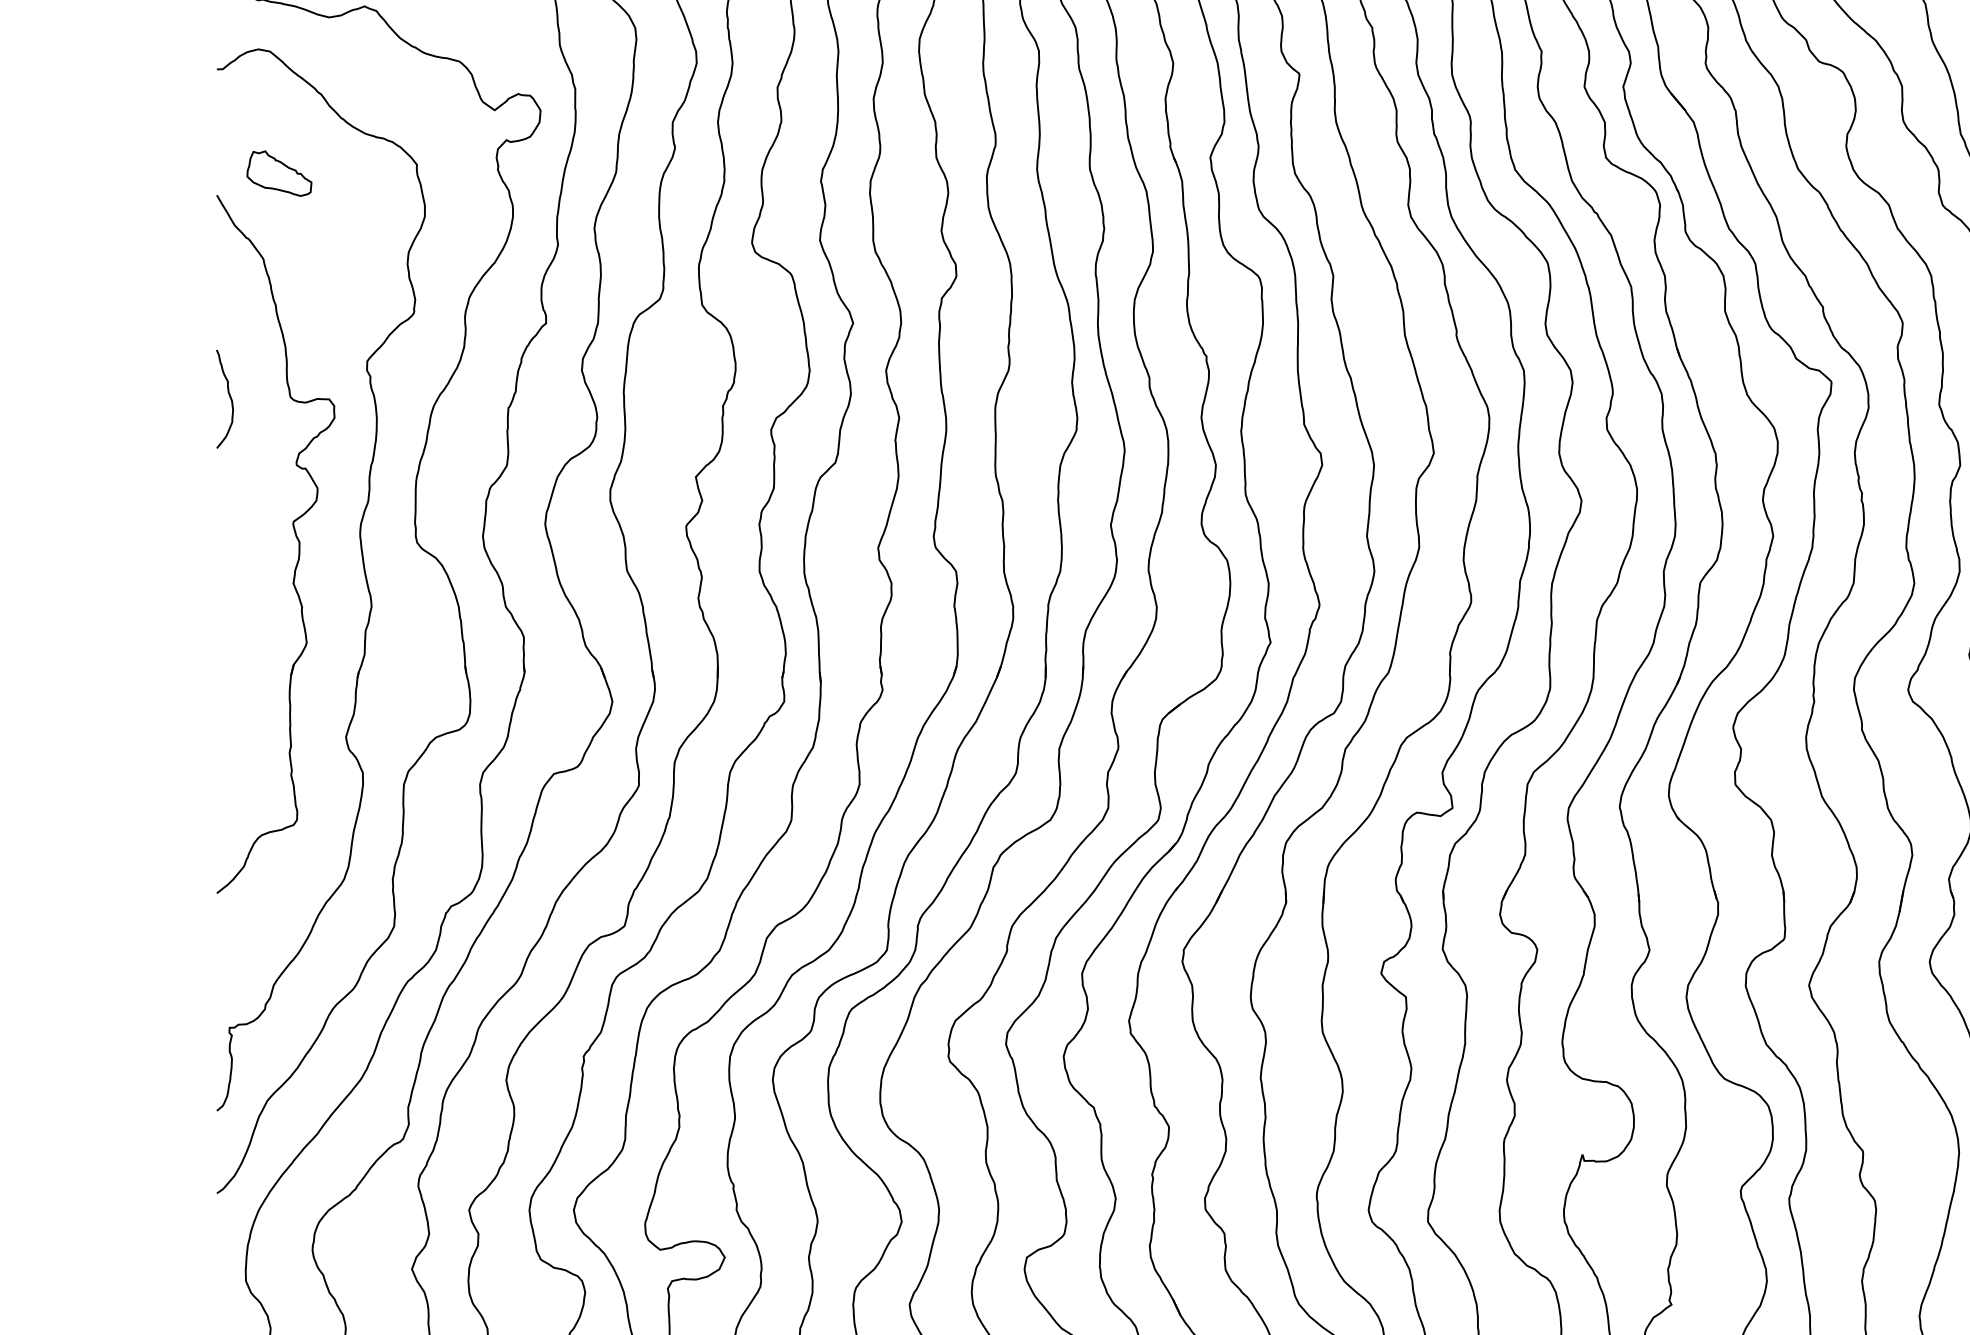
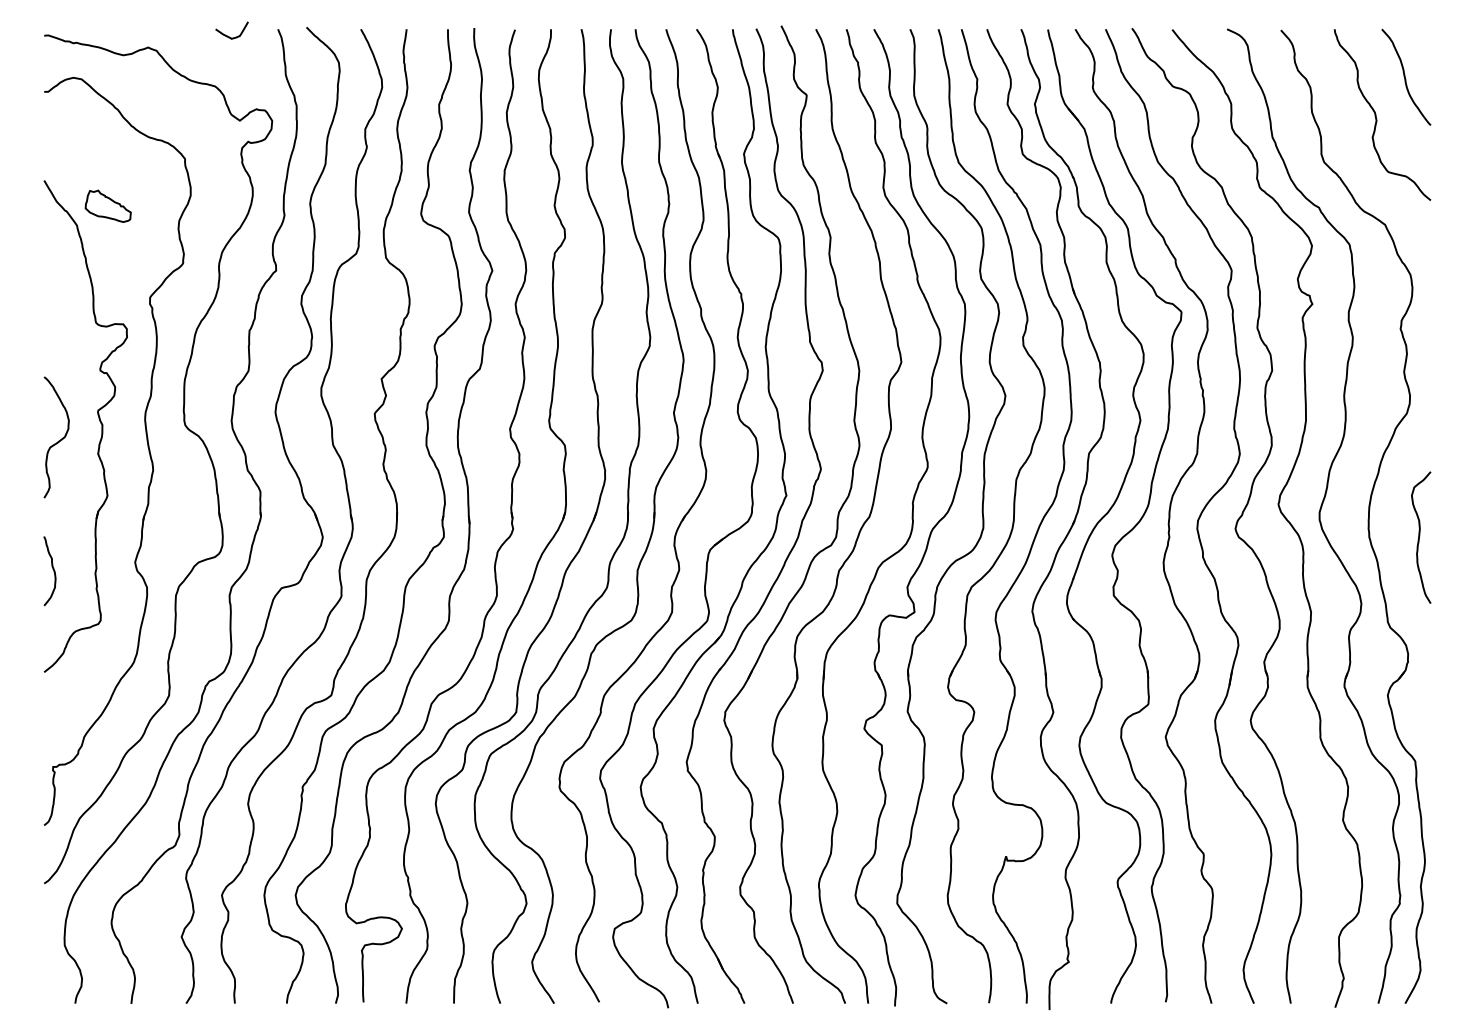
part: (278, 172) -> (107, 205), moved
curve: (228, 396) -> (52, 569), moved
curve: (237, 564) -> (58, 440), added

